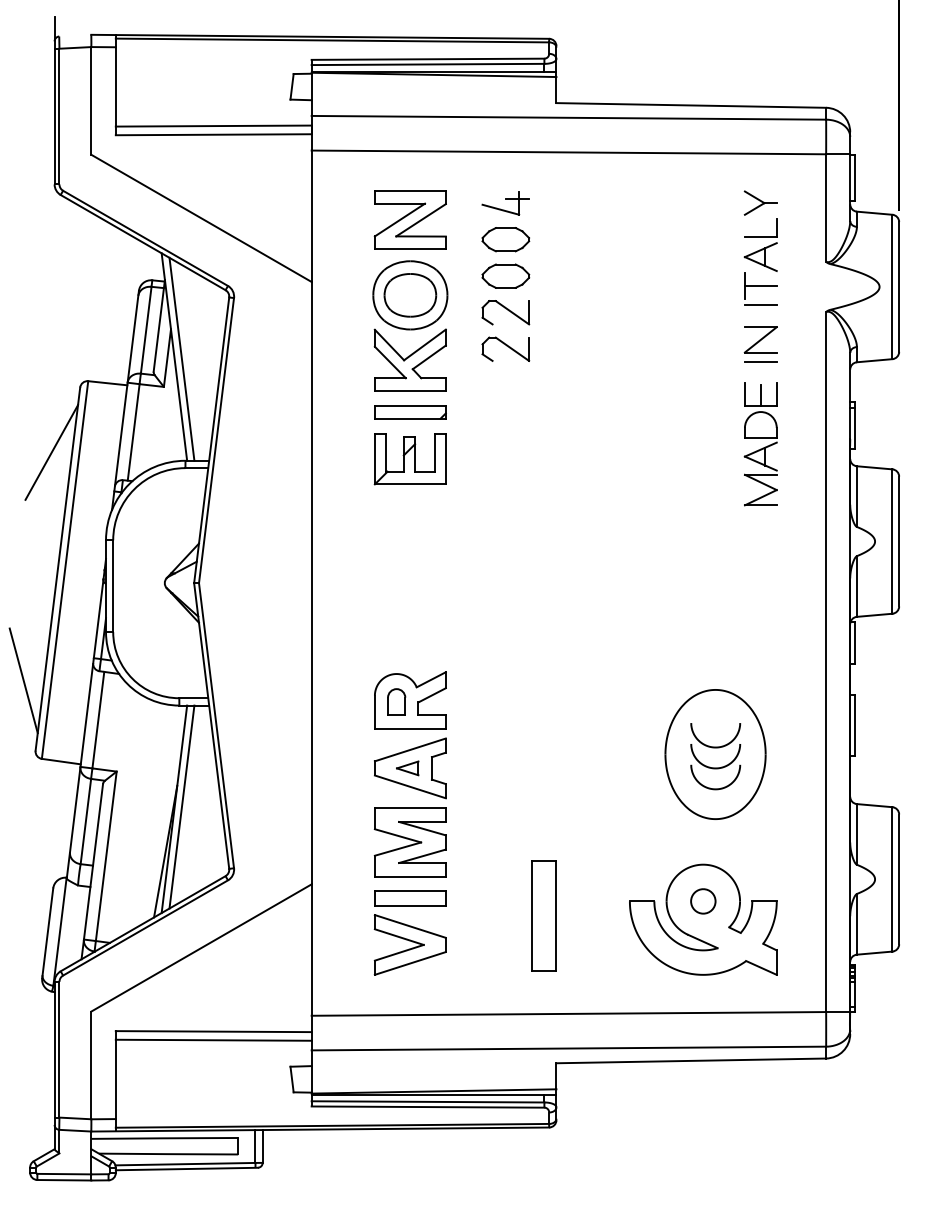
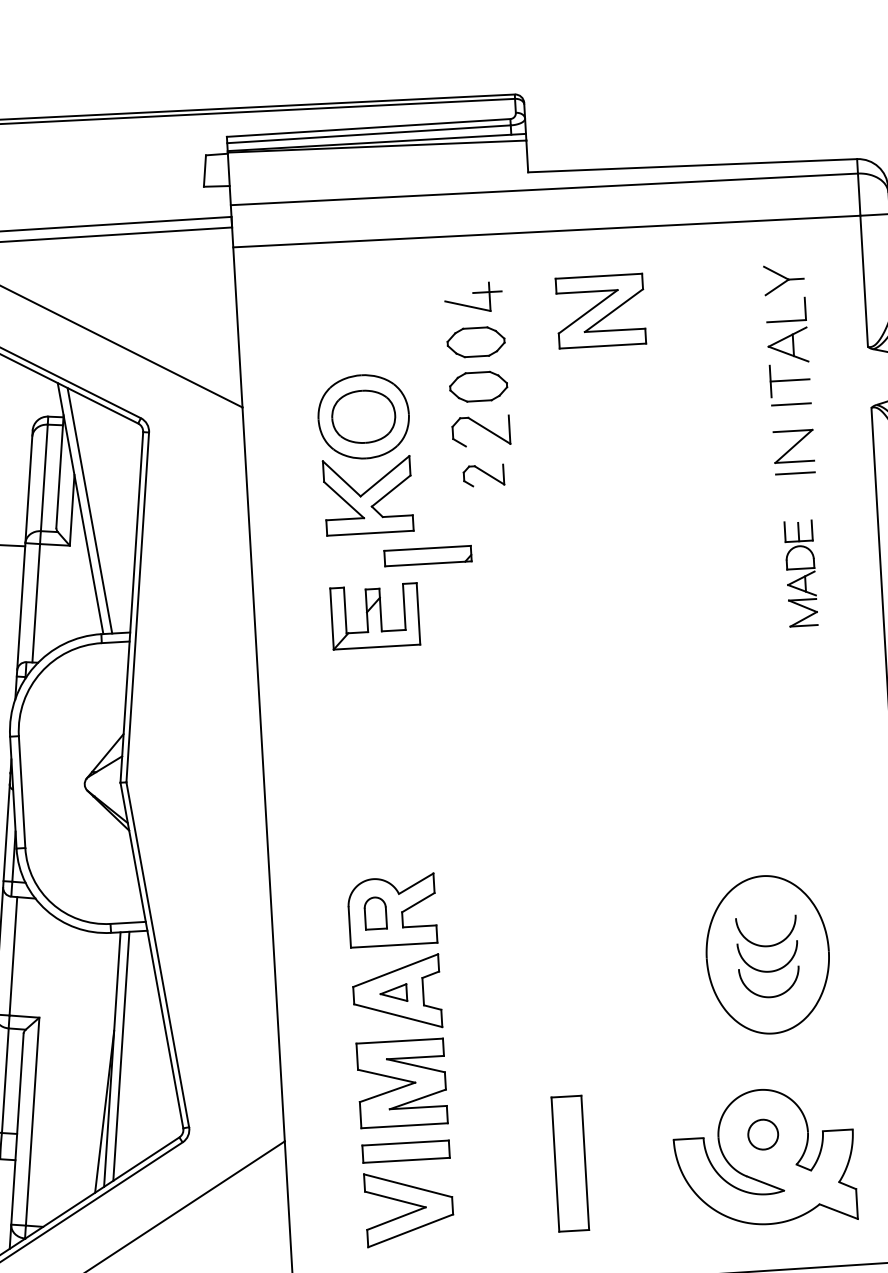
part: (409, 219) -> (599, 310), moved
part: (505, 348) -> (483, 474), size x0.7
part: (410, 412) -> (428, 556), moved
part: (760, 444) -> (800, 573), size x0.7

